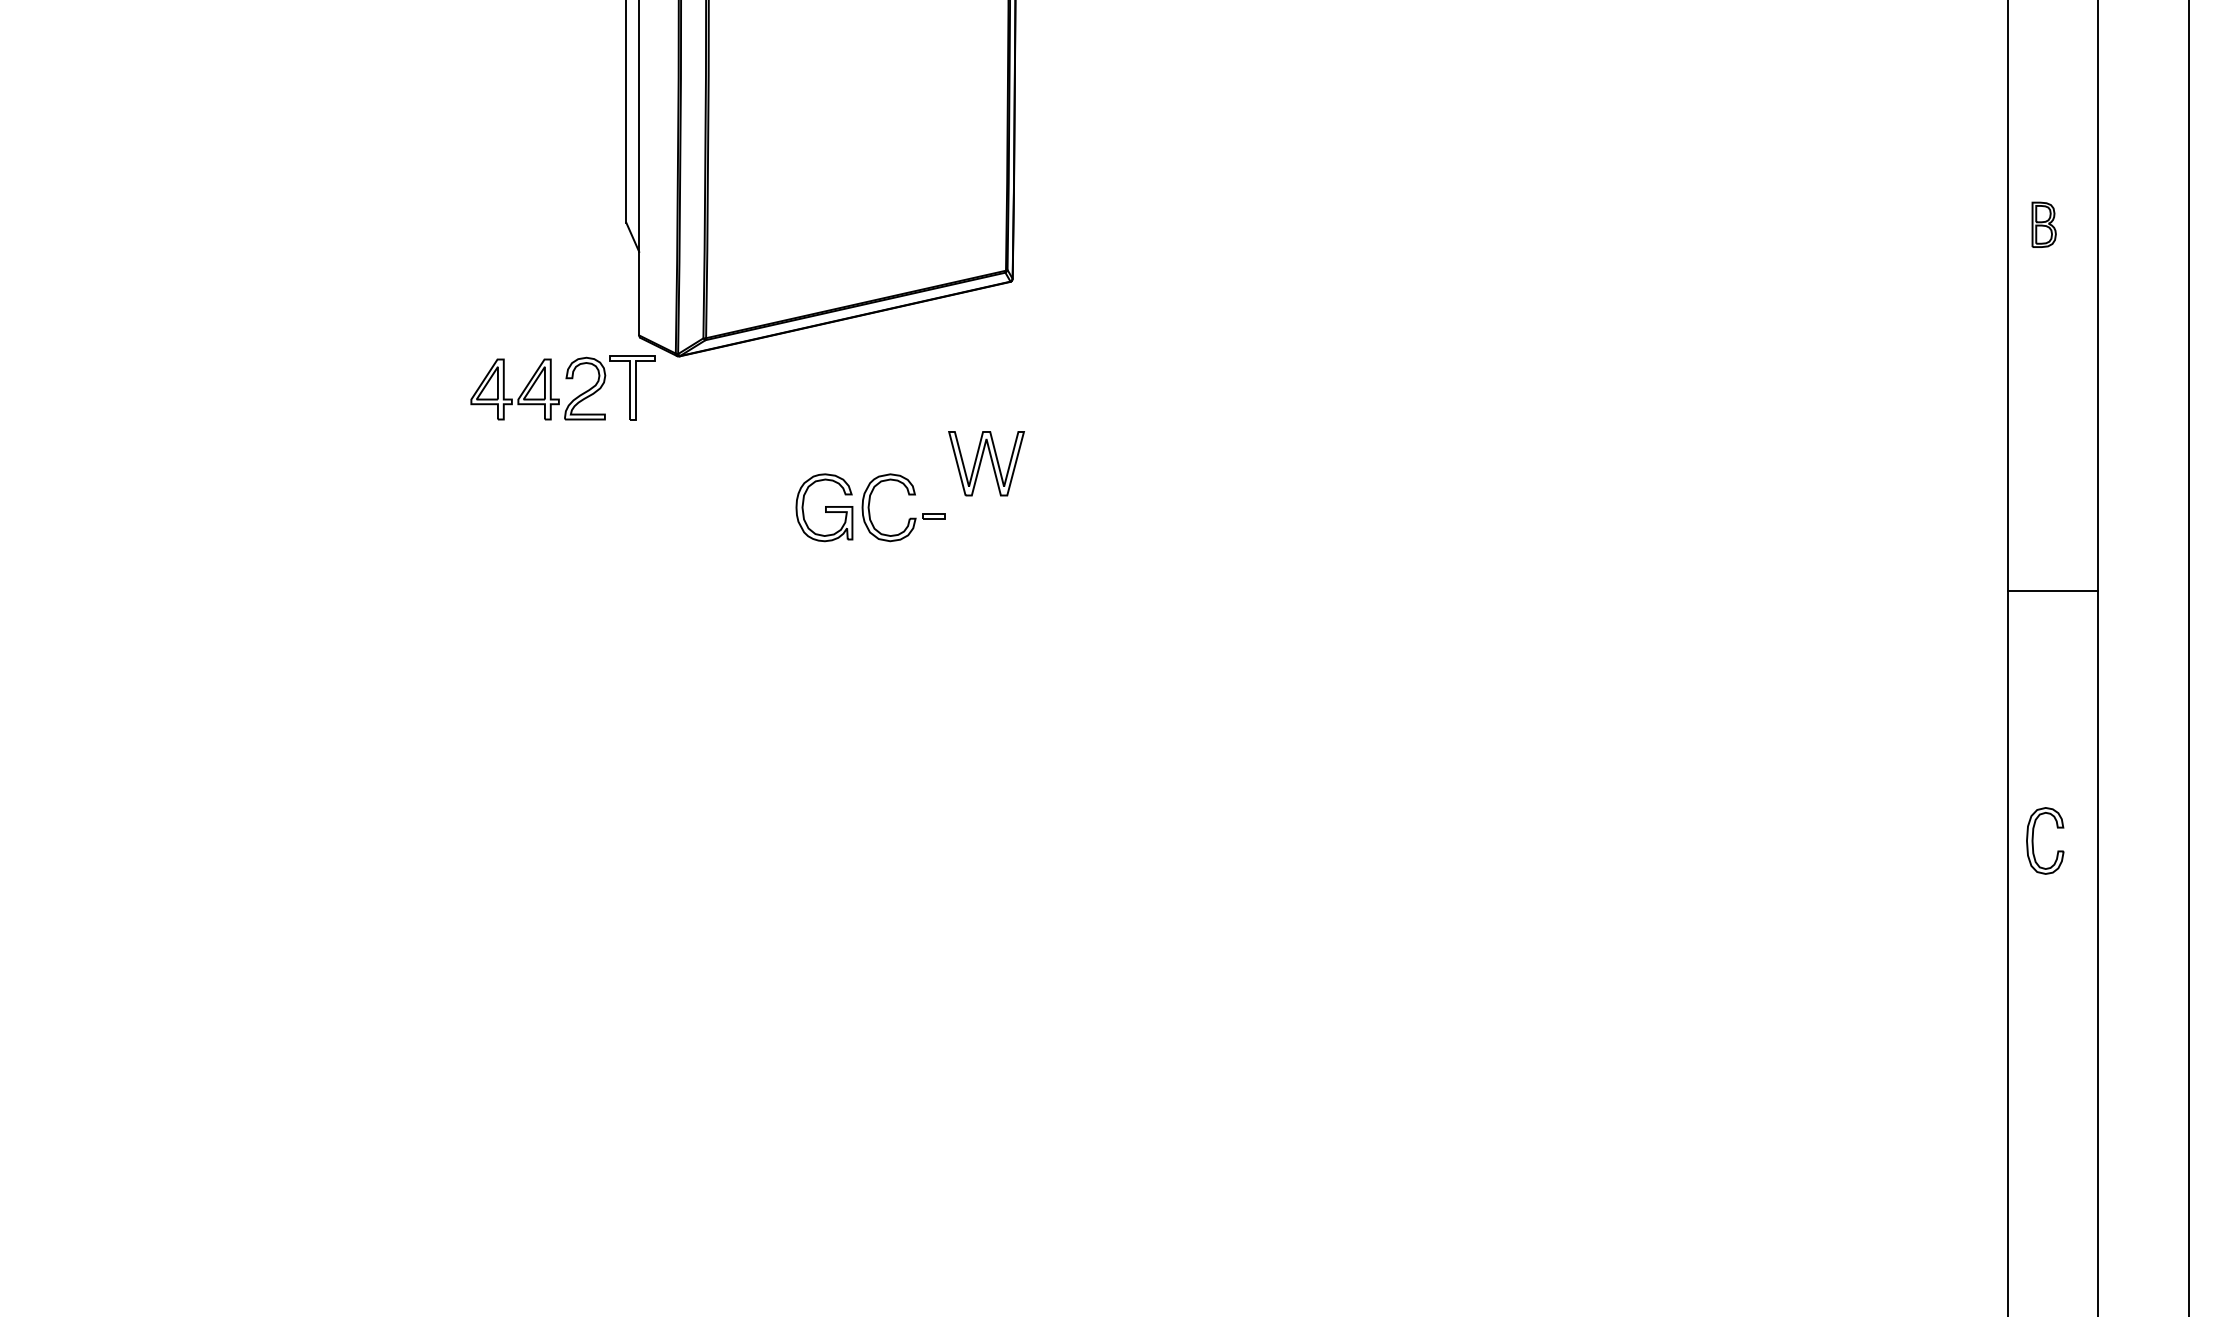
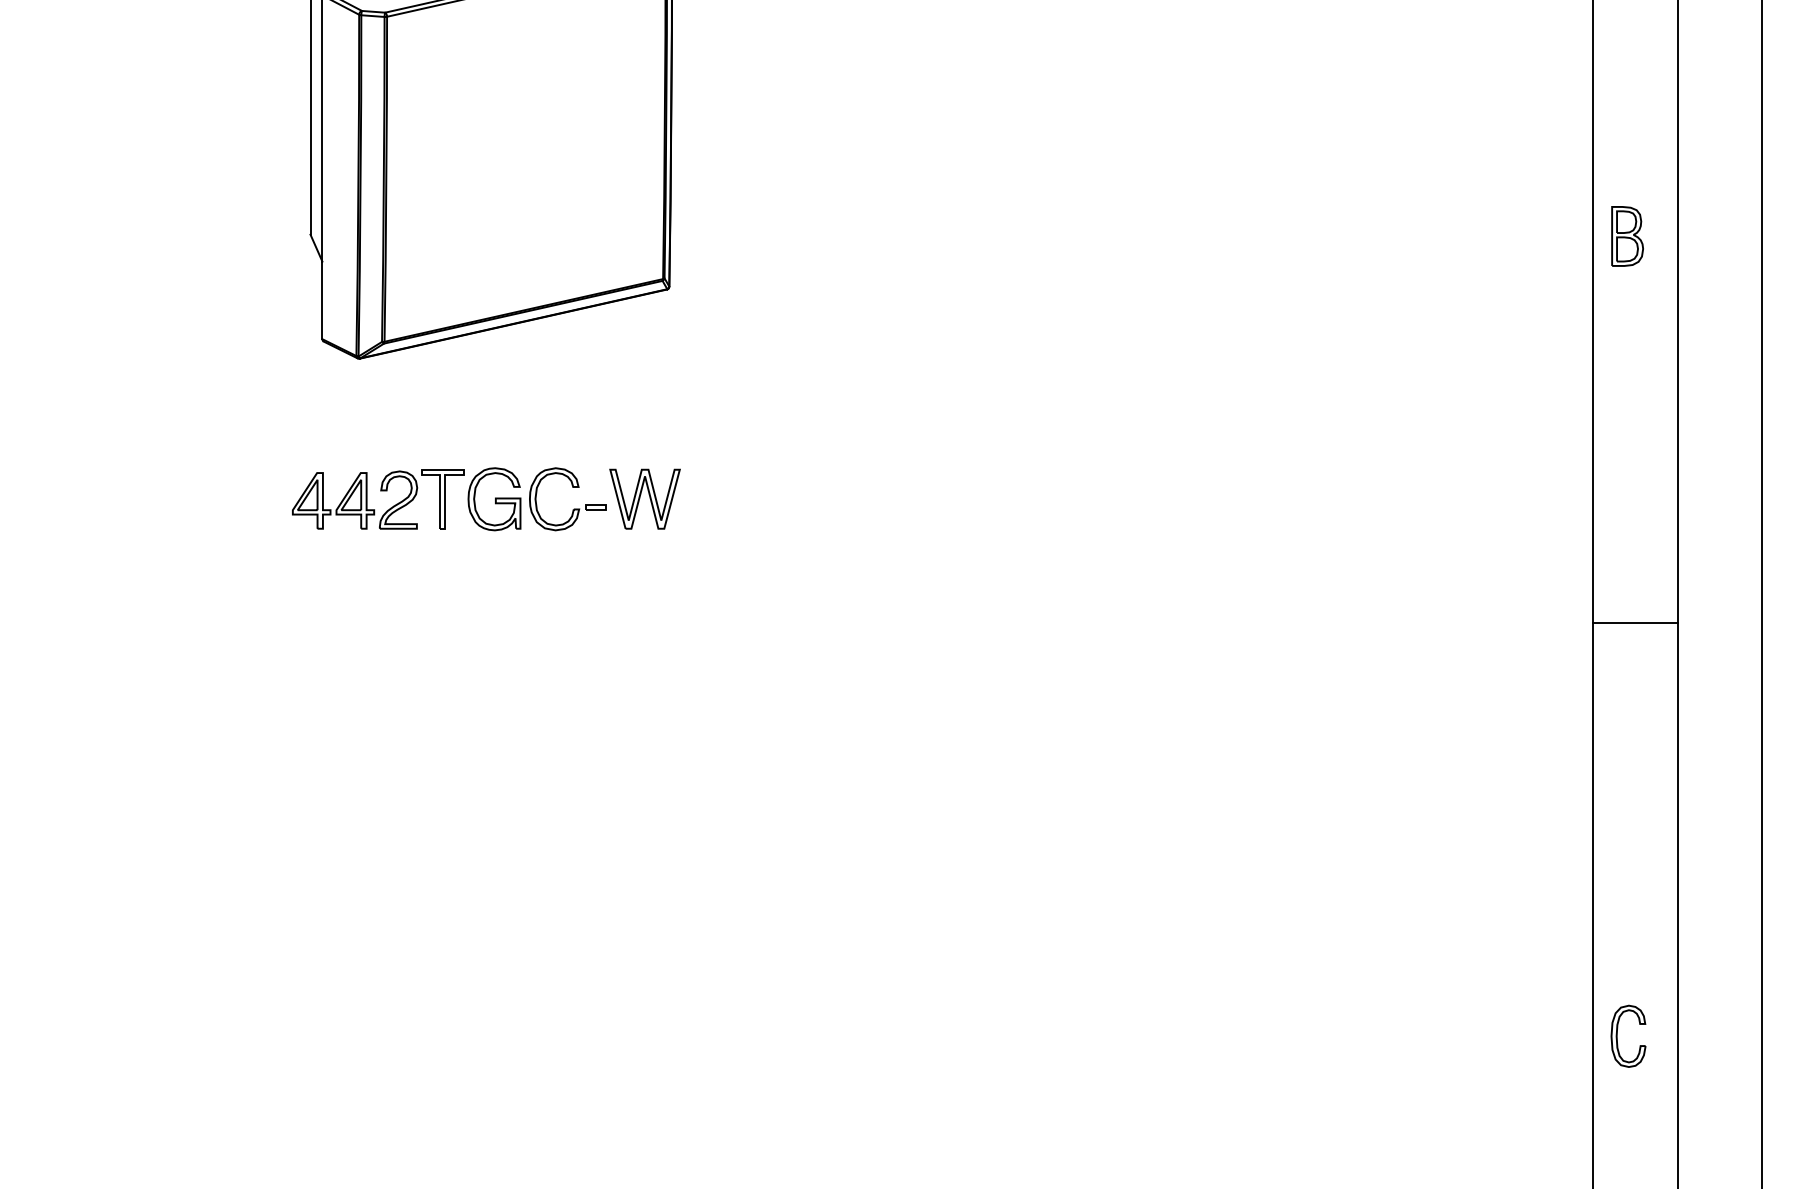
part: (2043, 224) -> (1626, 236), size x1.43
part: (565, 379) -> (380, 491), moved
part: (986, 463) -> (645, 499), moved
line: (2052, 590) -> (1635, 622), moved
part: (2033, 840) -> (1617, 1035), moved

